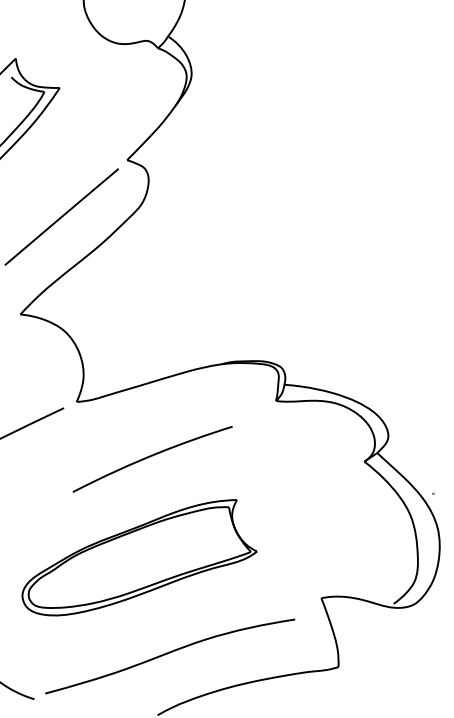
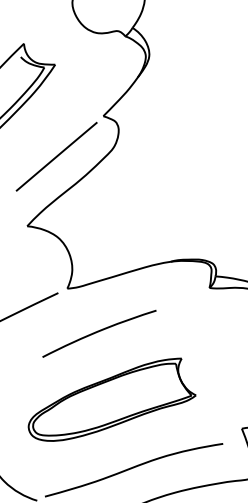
curve: (150, 457) -> (97, 332), moved

